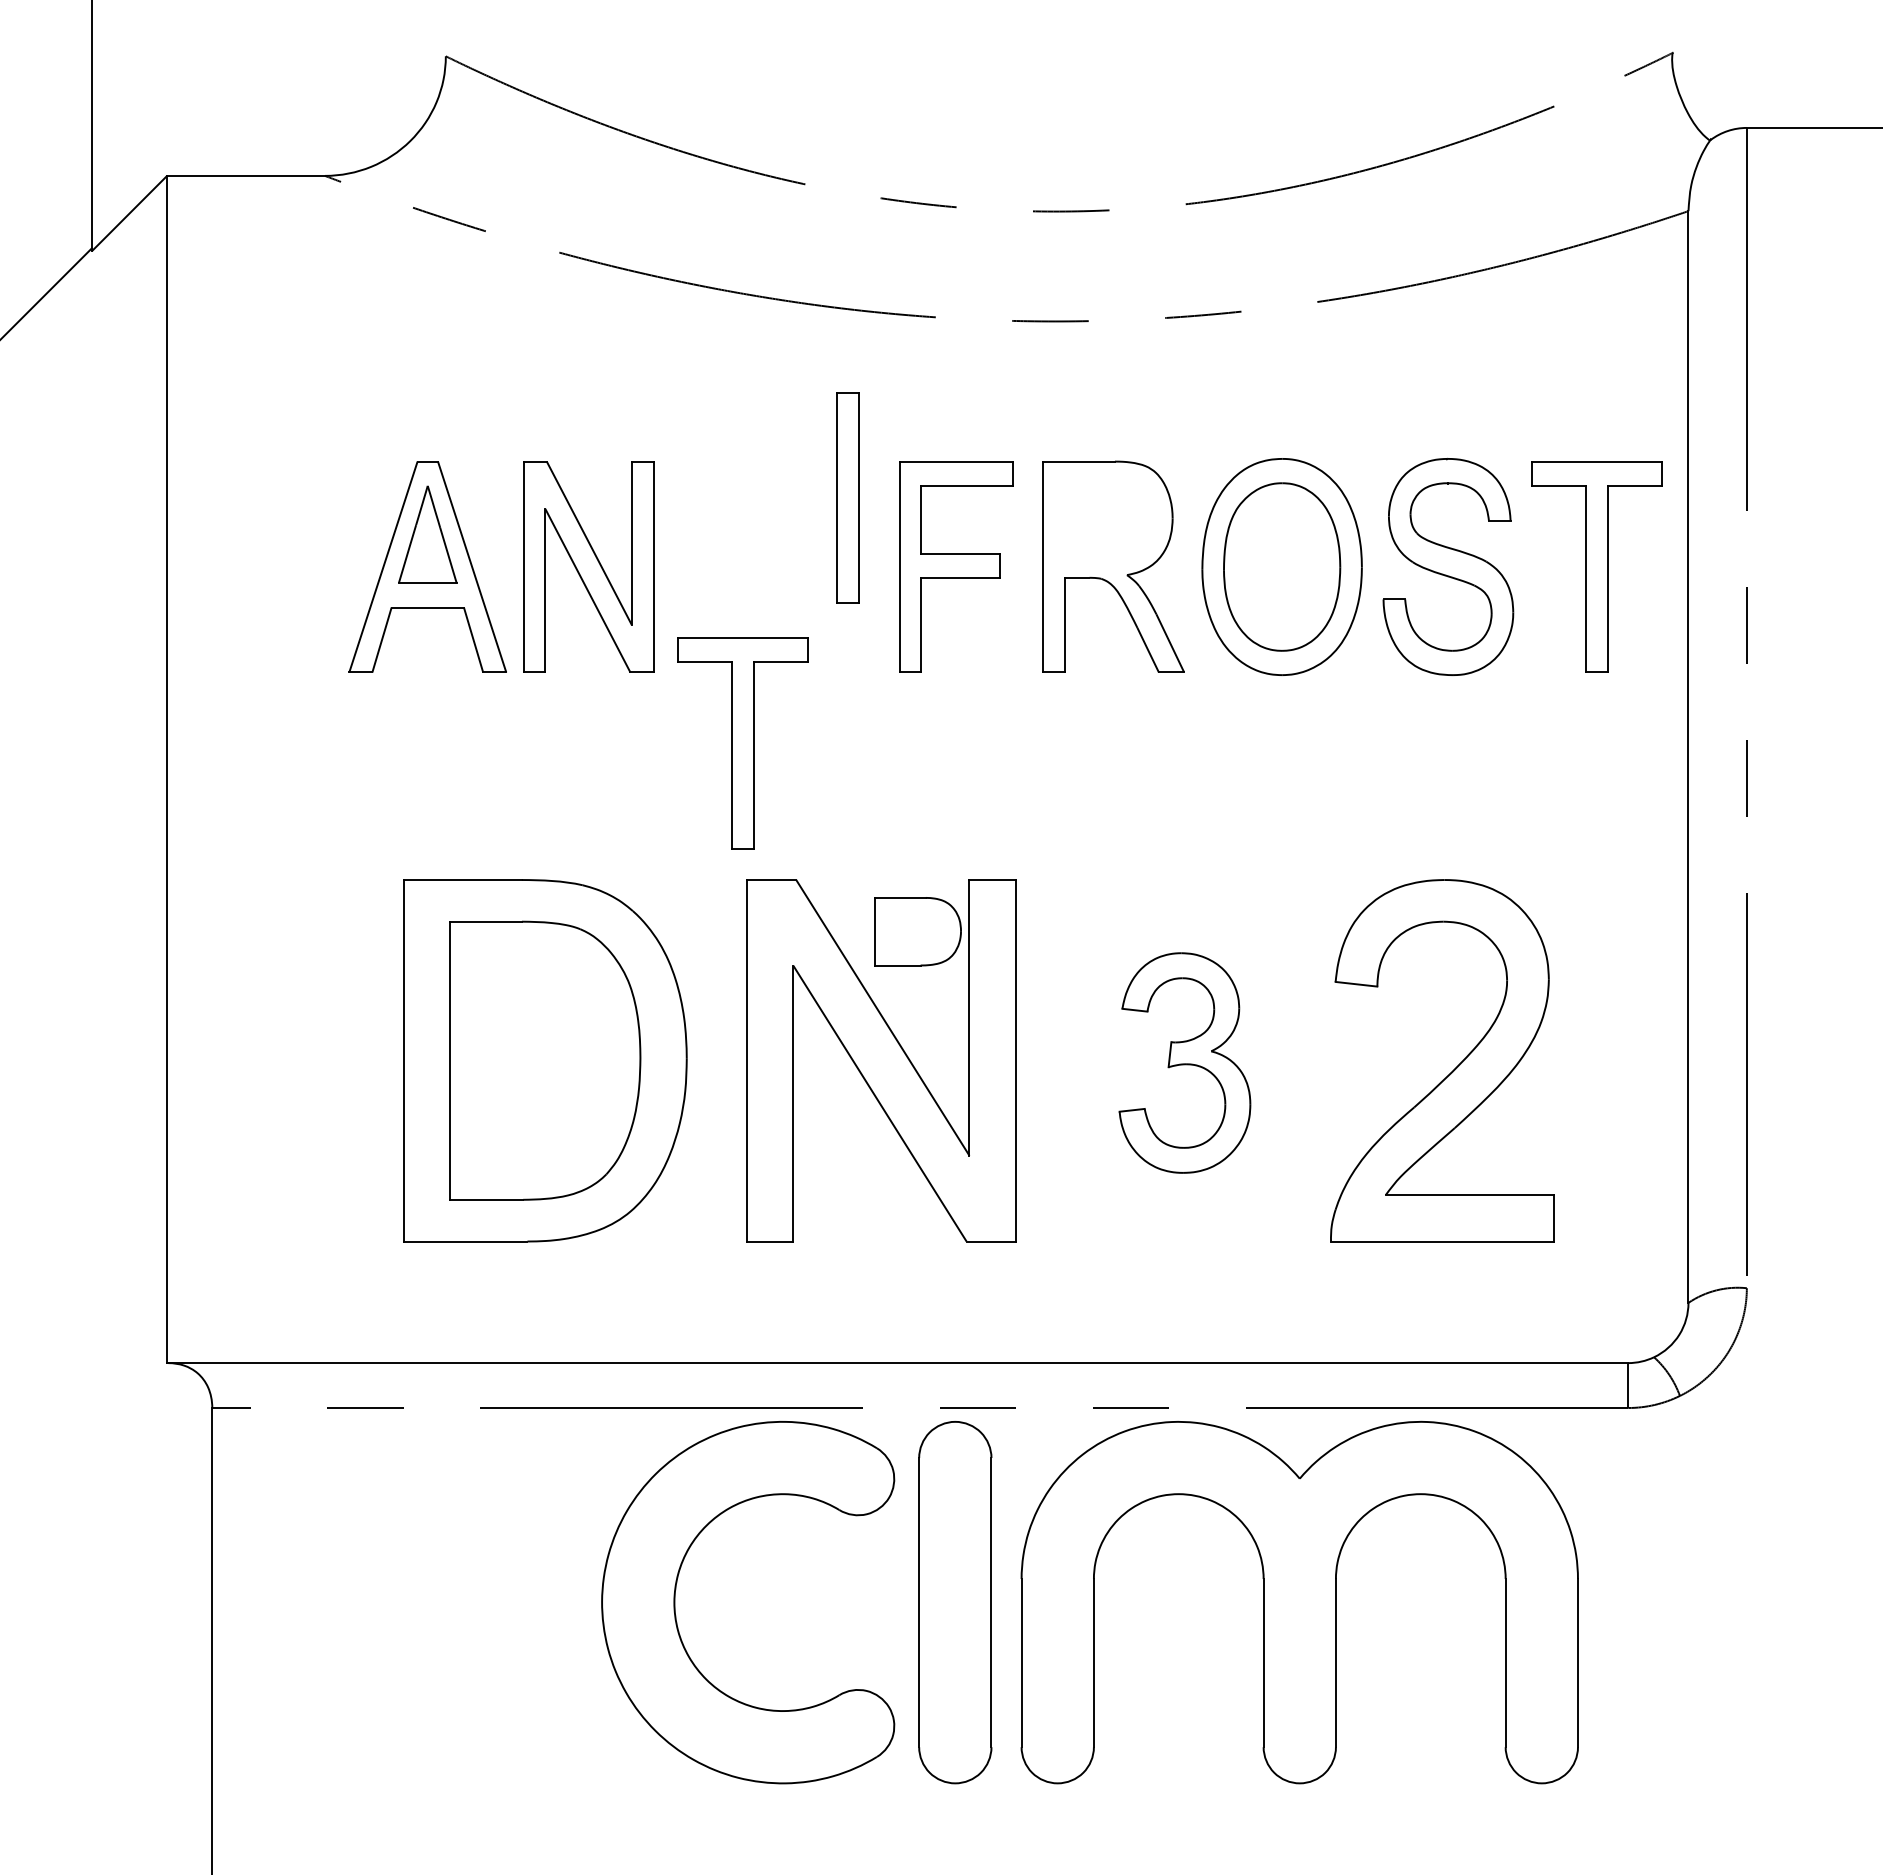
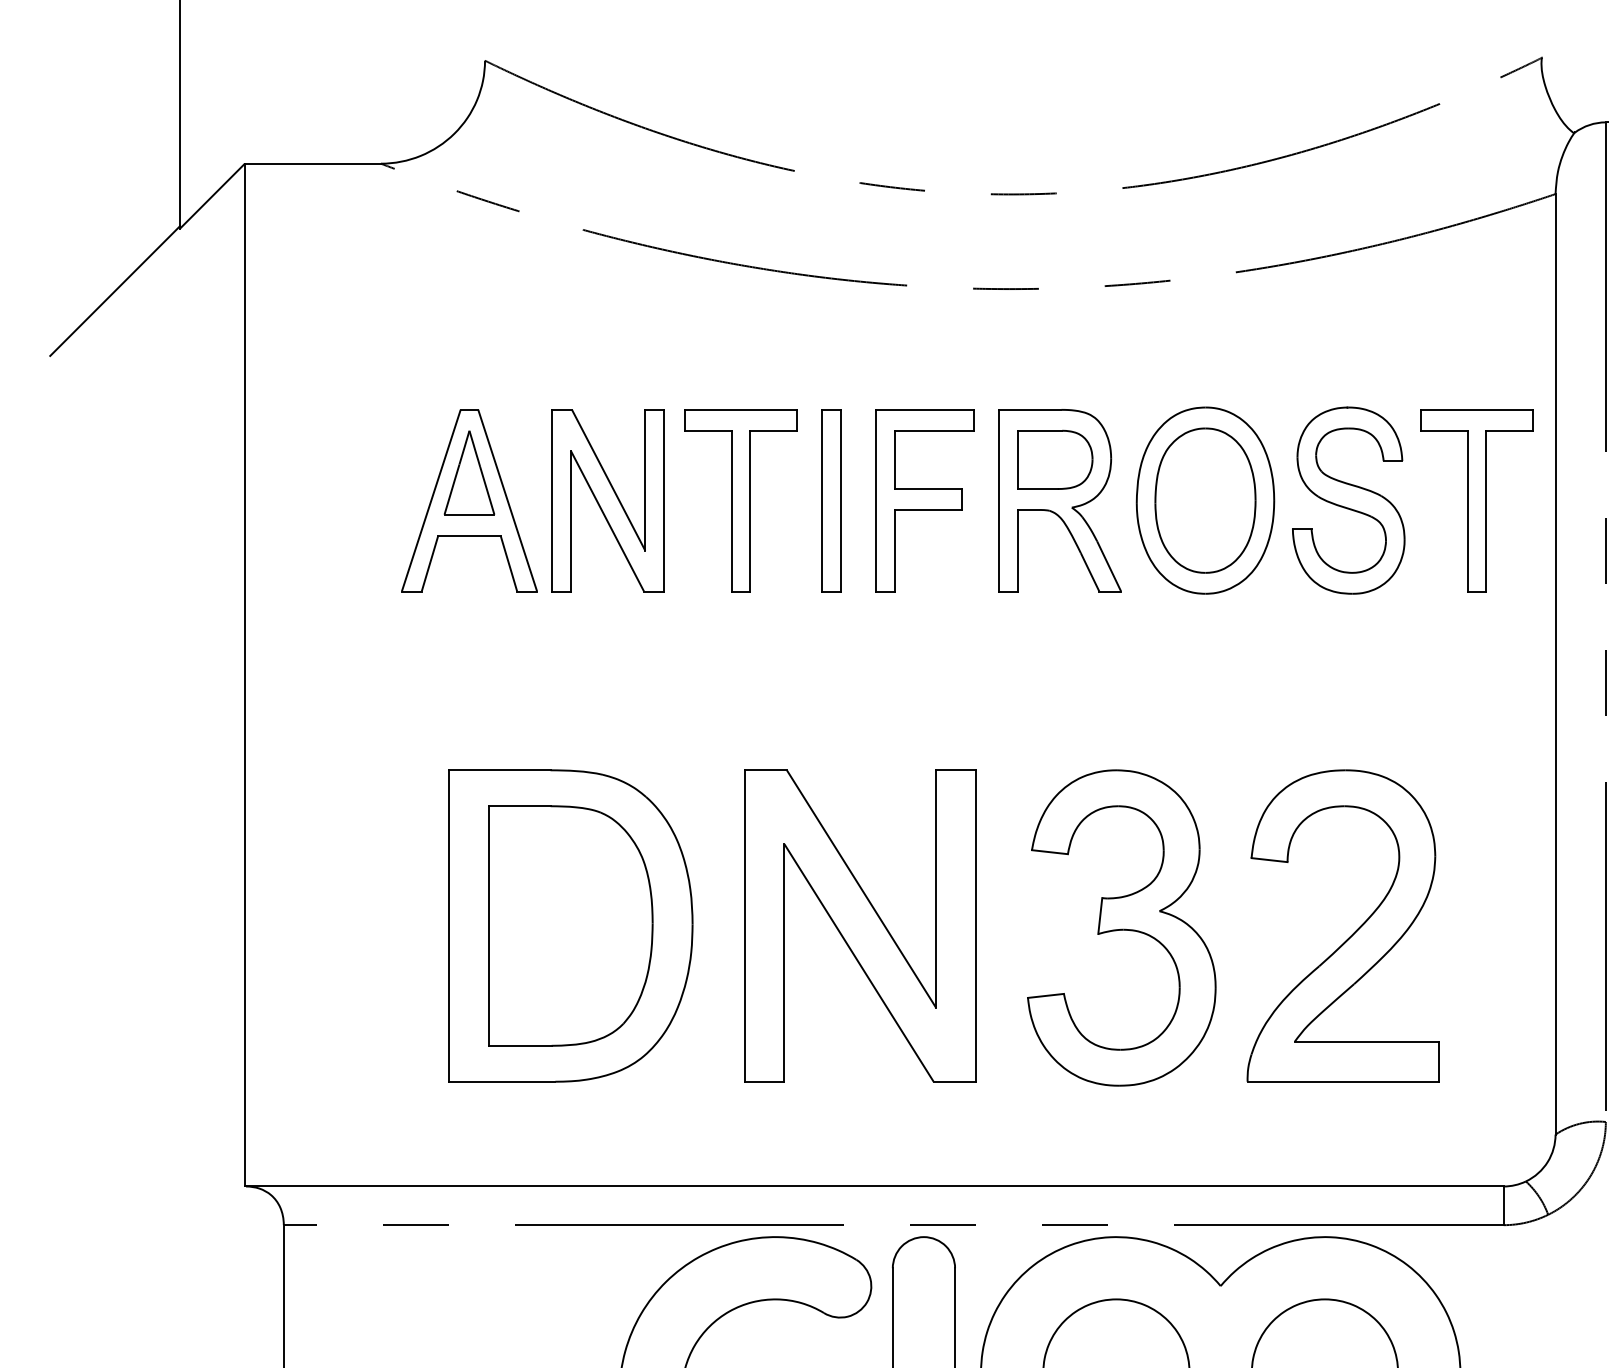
part: (847, 497) -> (831, 500), moved
part: (742, 742) -> (740, 500), moved
part: (917, 931) -> (1055, 459), moved
part: (1184, 1062) -> (1121, 927), size x1.67

